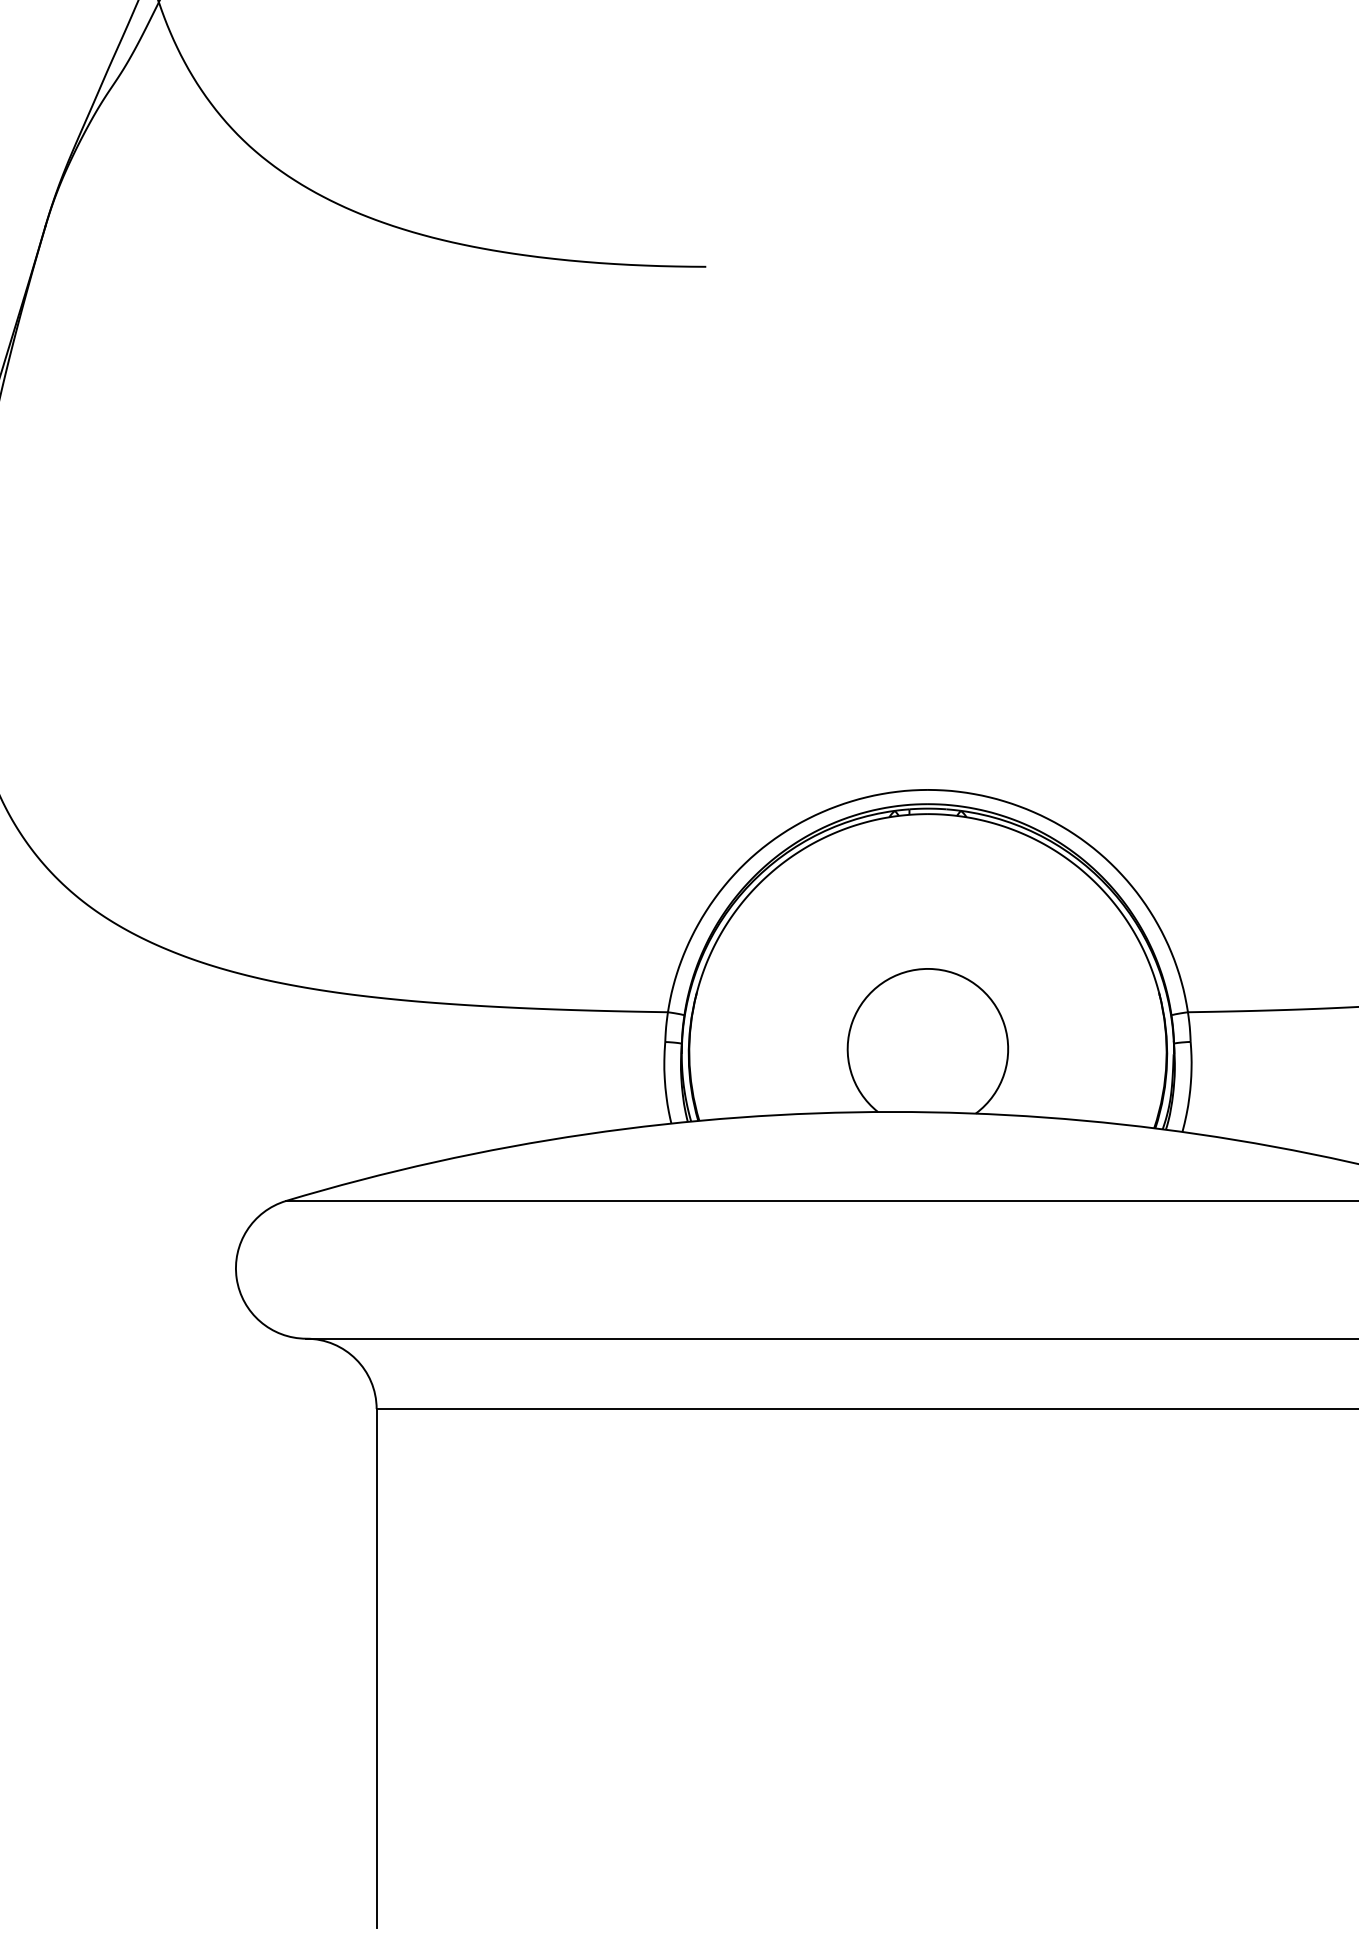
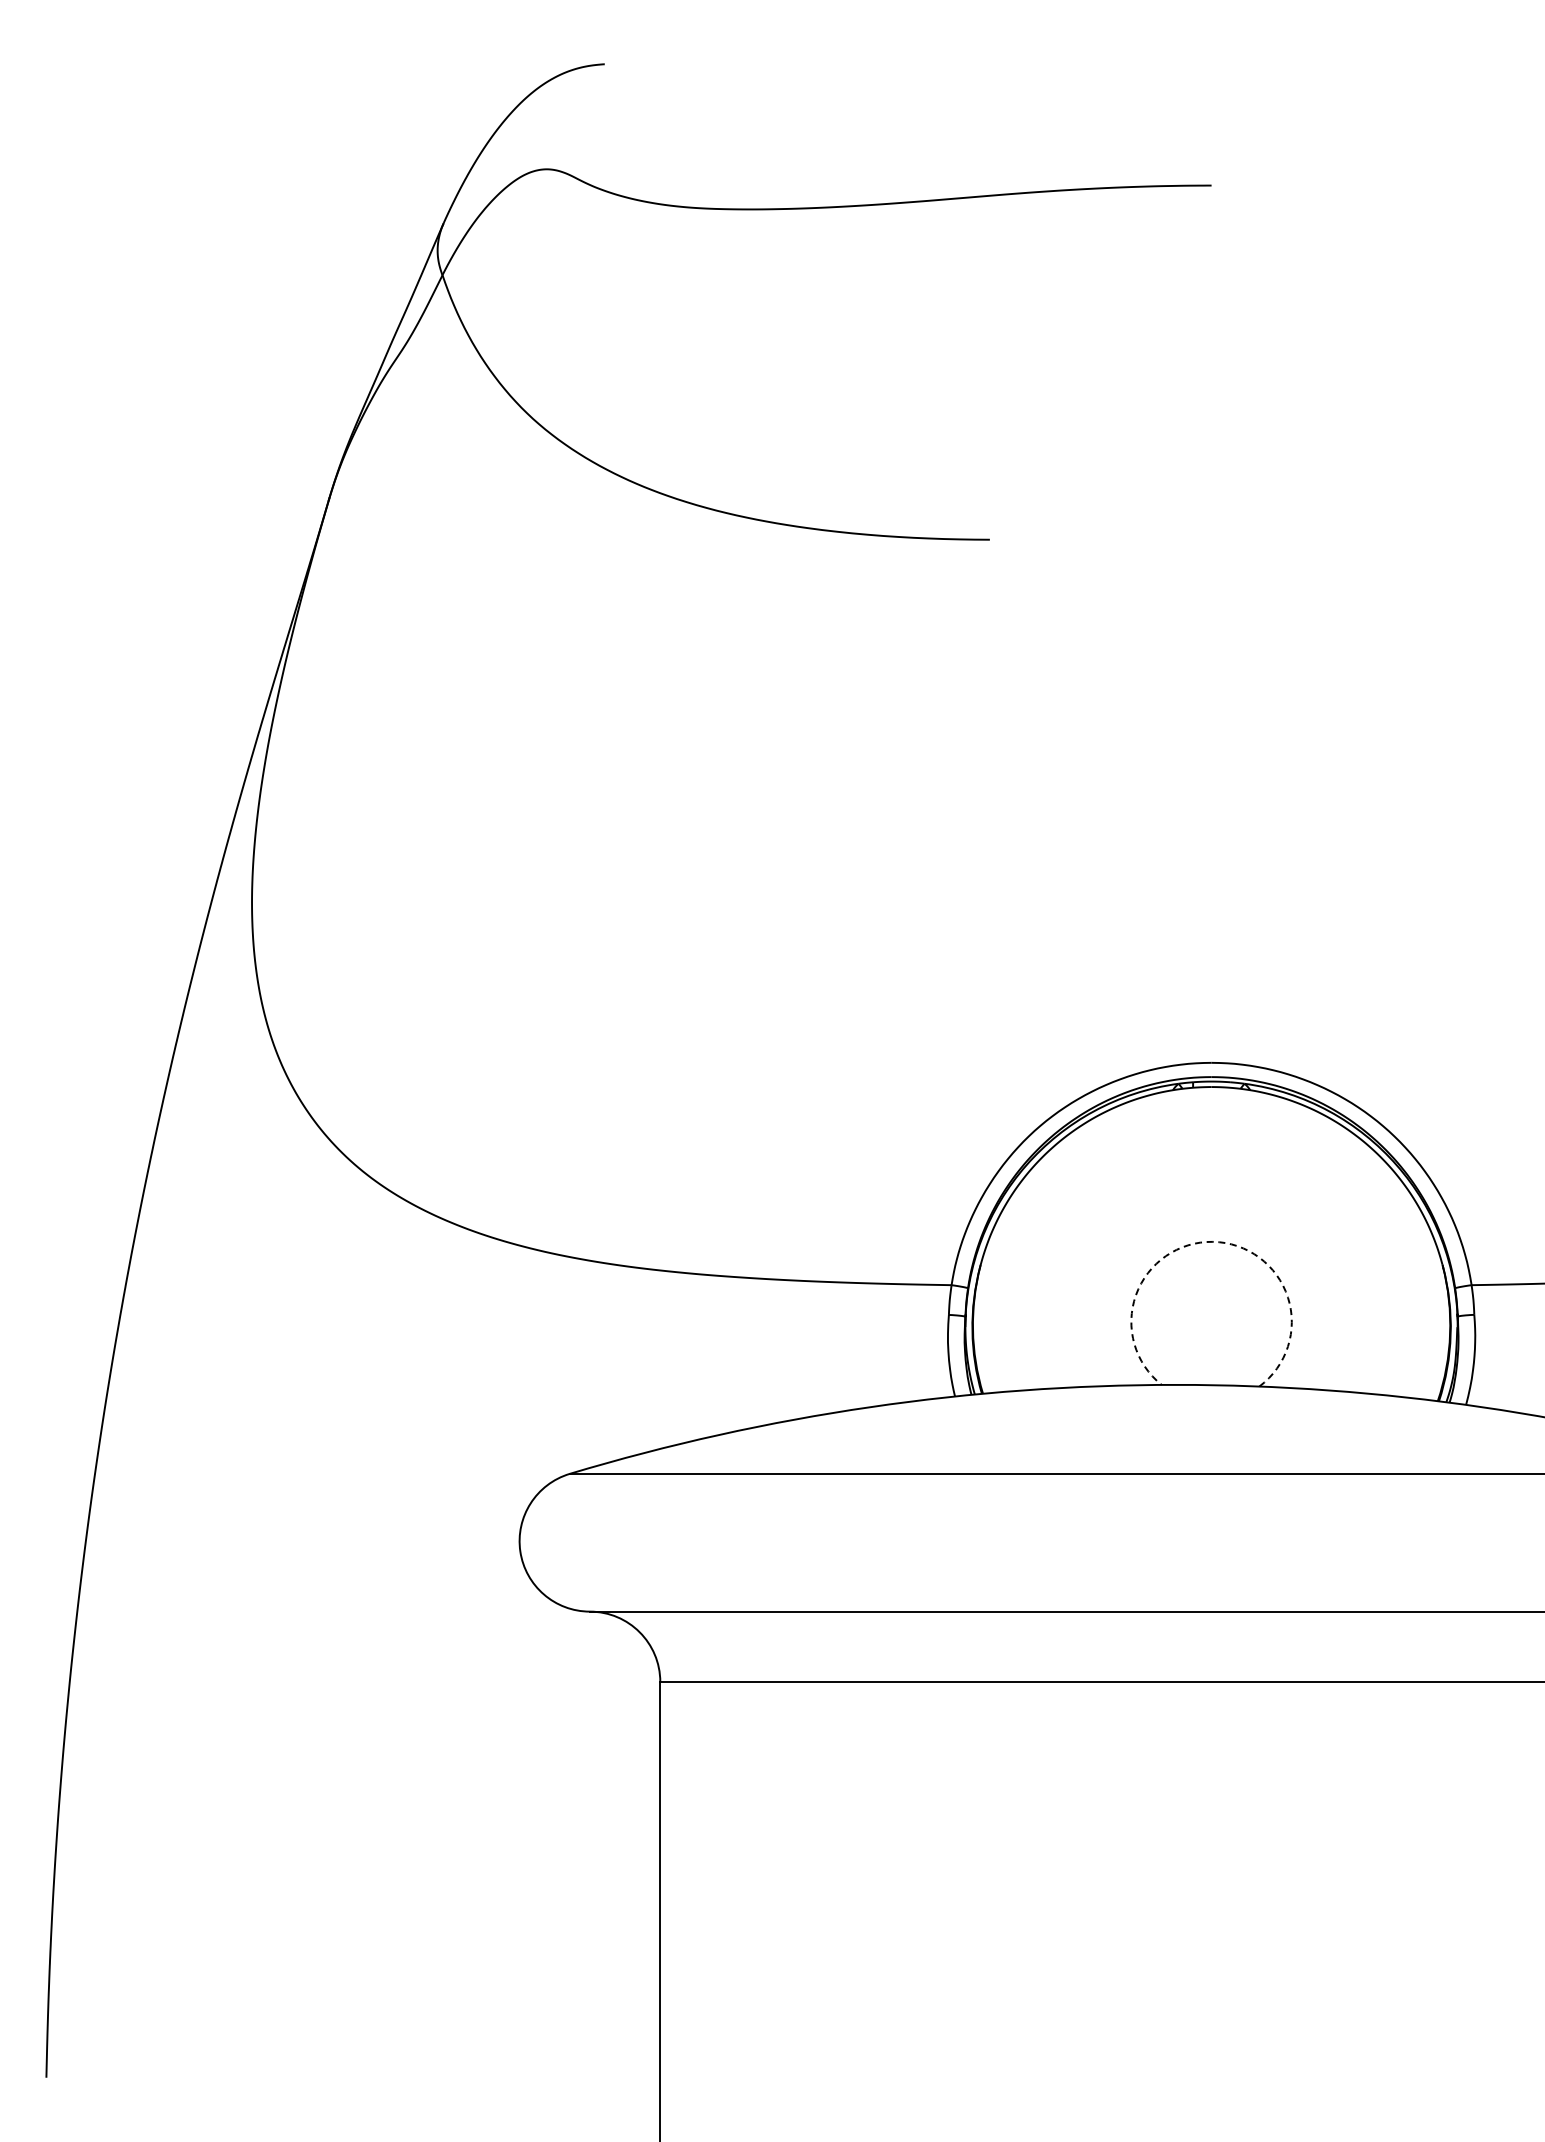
arc: (928, 968) -> (1212, 1241), solid -> dashed

